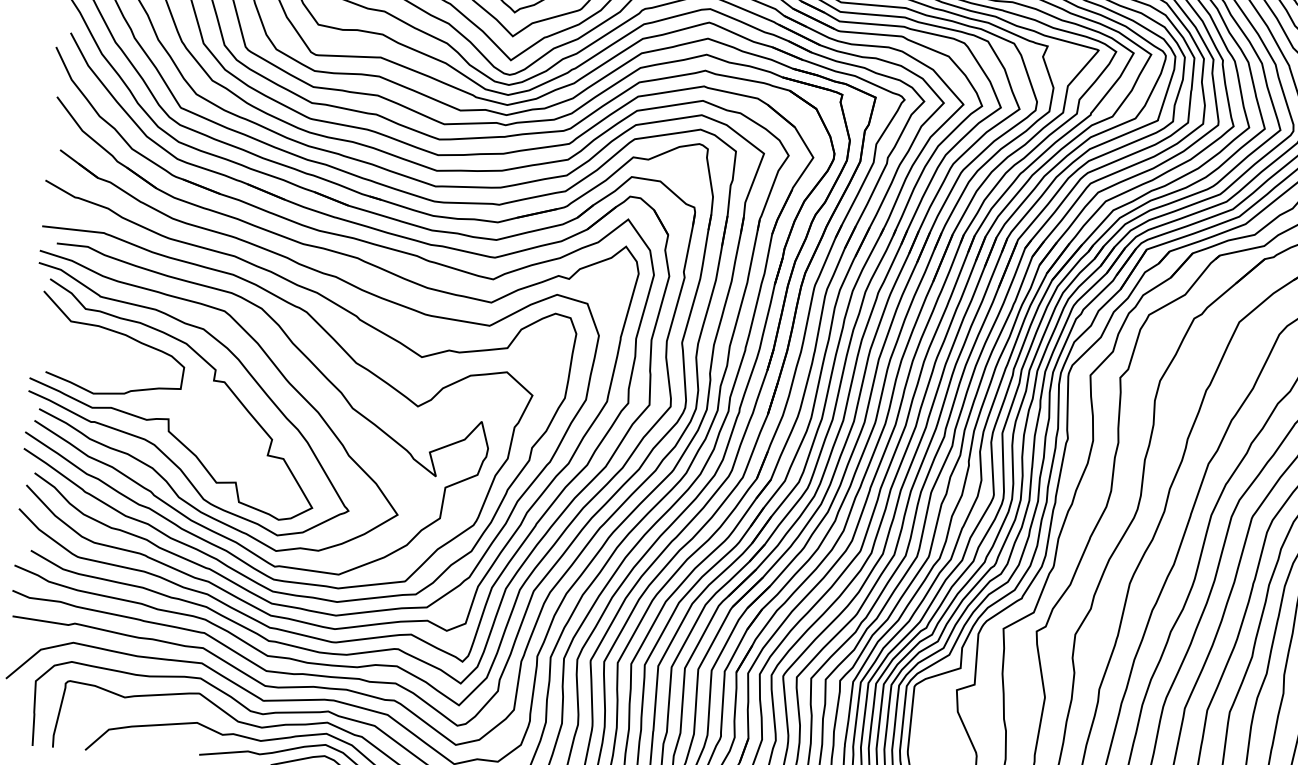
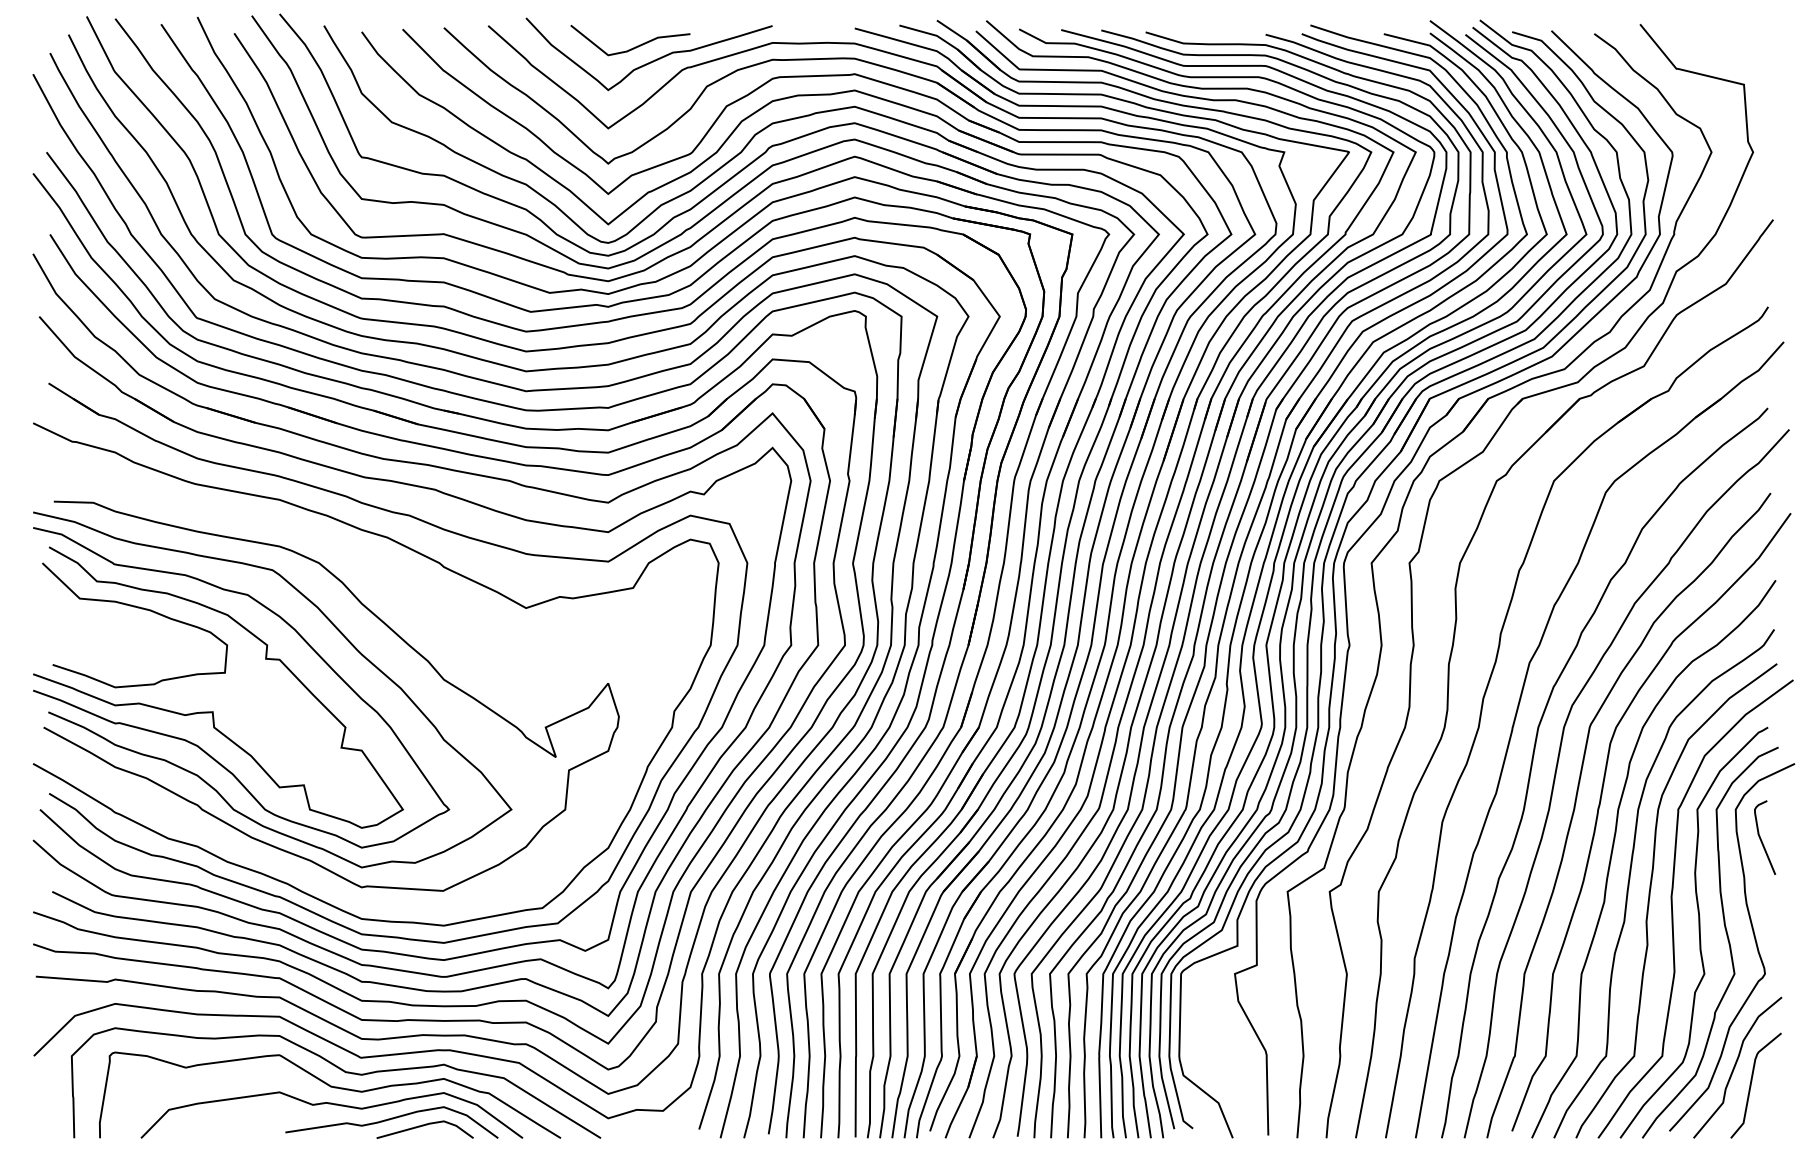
curve: (341, 348) -> (423, 605), removed

